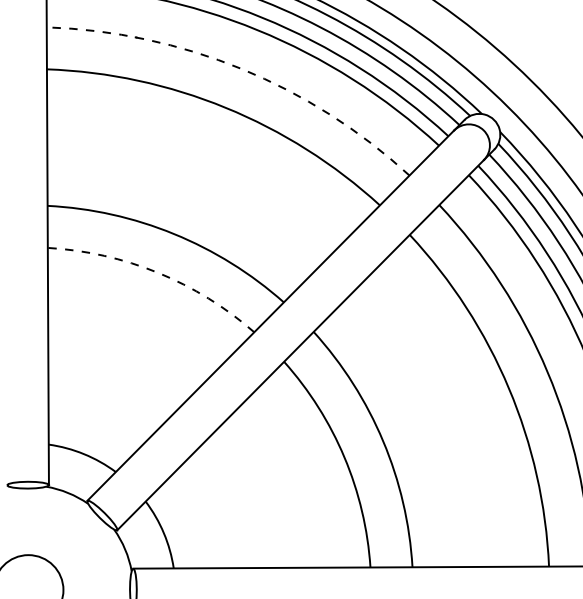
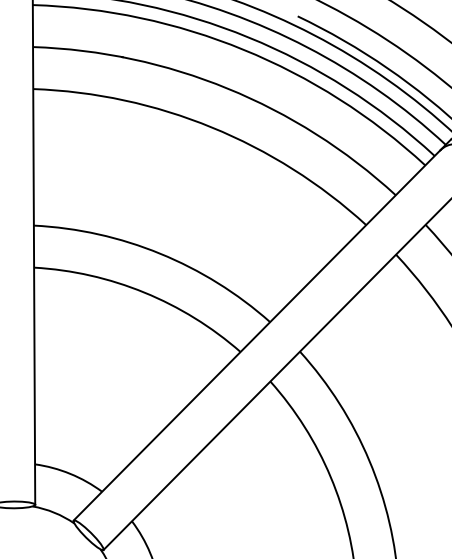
arc: (241, 68) -> (227, 88), dashed -> solid
arc: (158, 272) -> (144, 292), dashed -> solid

